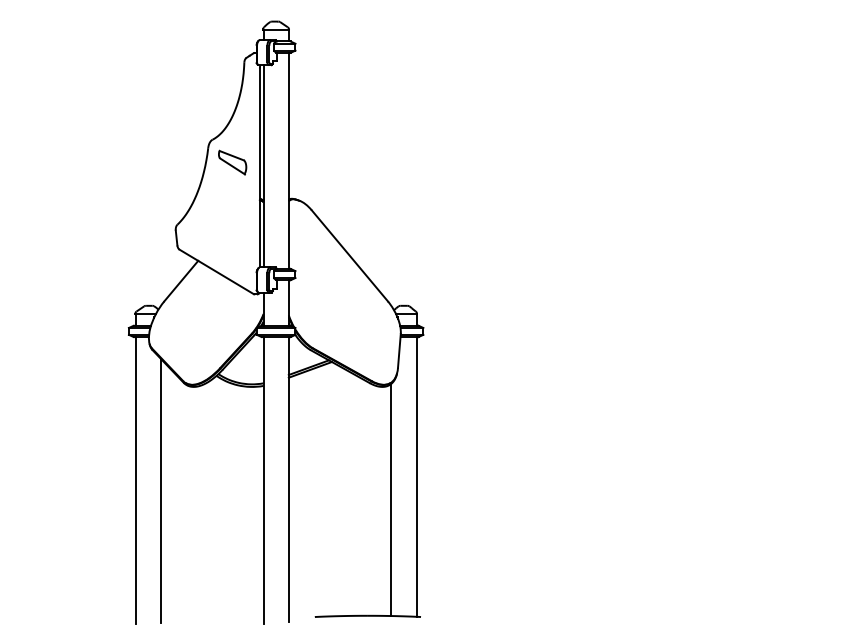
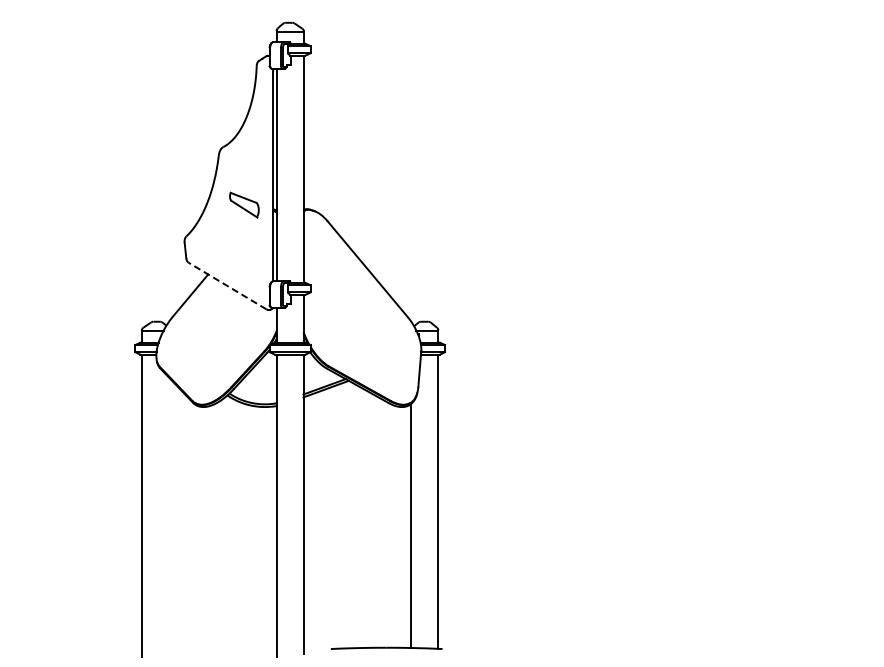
part: (232, 162) -> (244, 204), moved
line: (216, 271) -> (227, 285), solid -> dashed
line: (160, 490) -> (168, 516), removed

